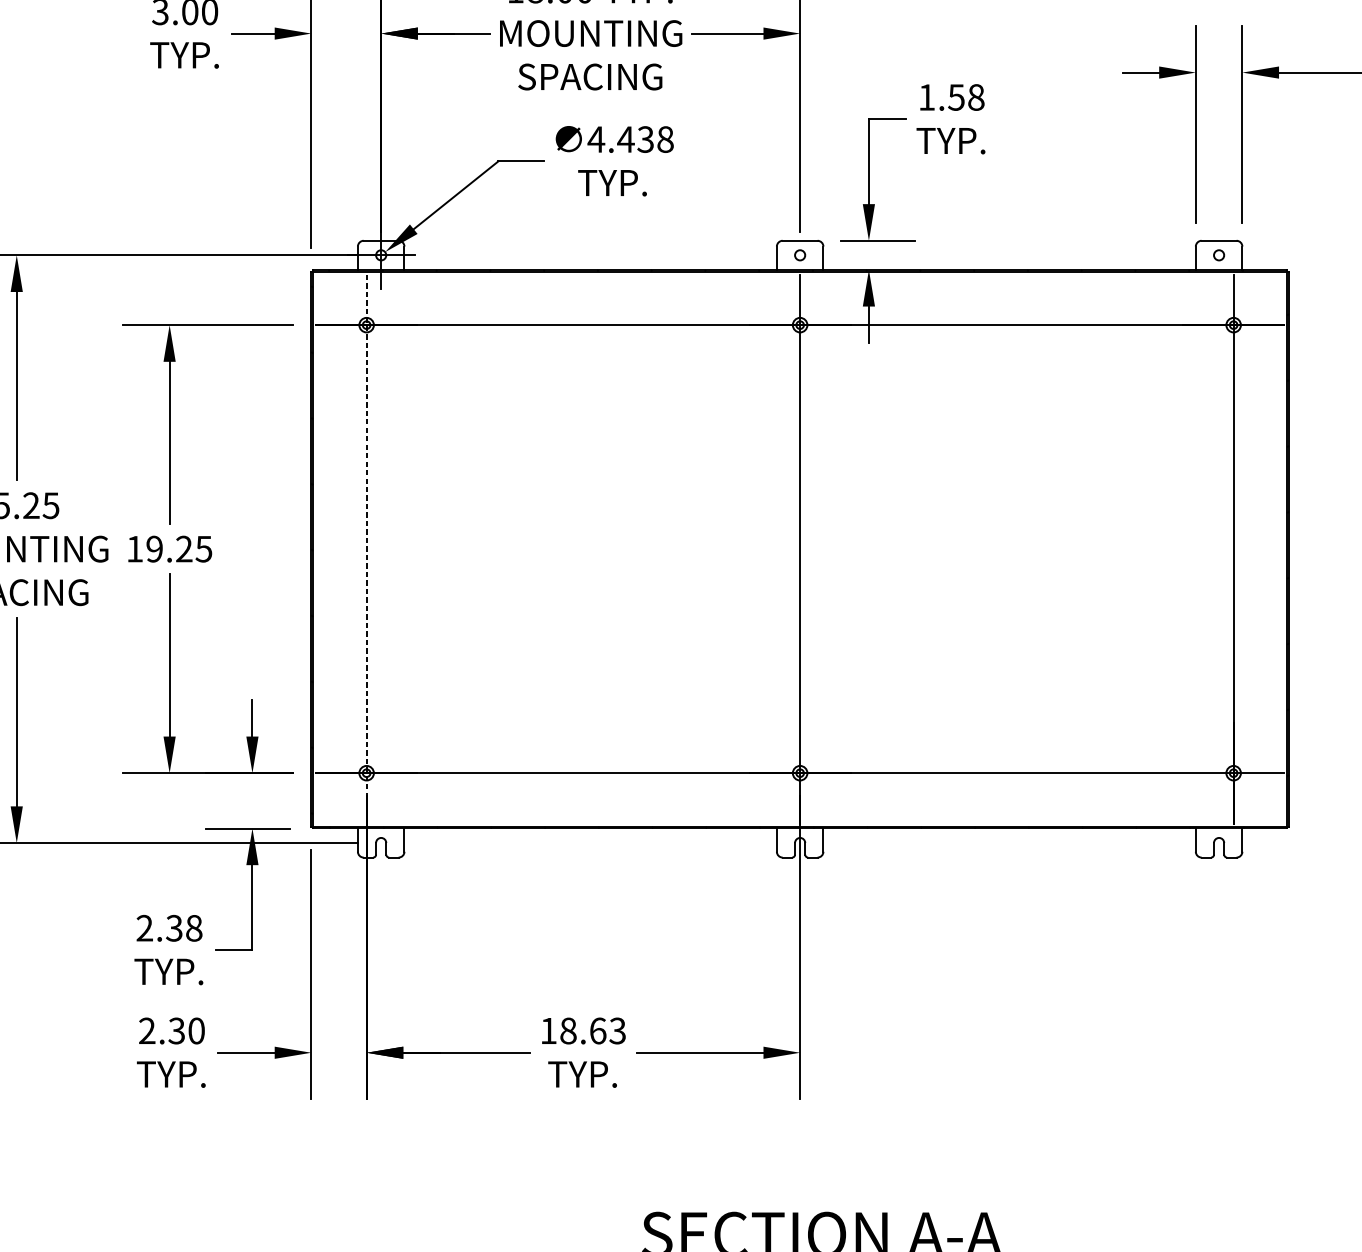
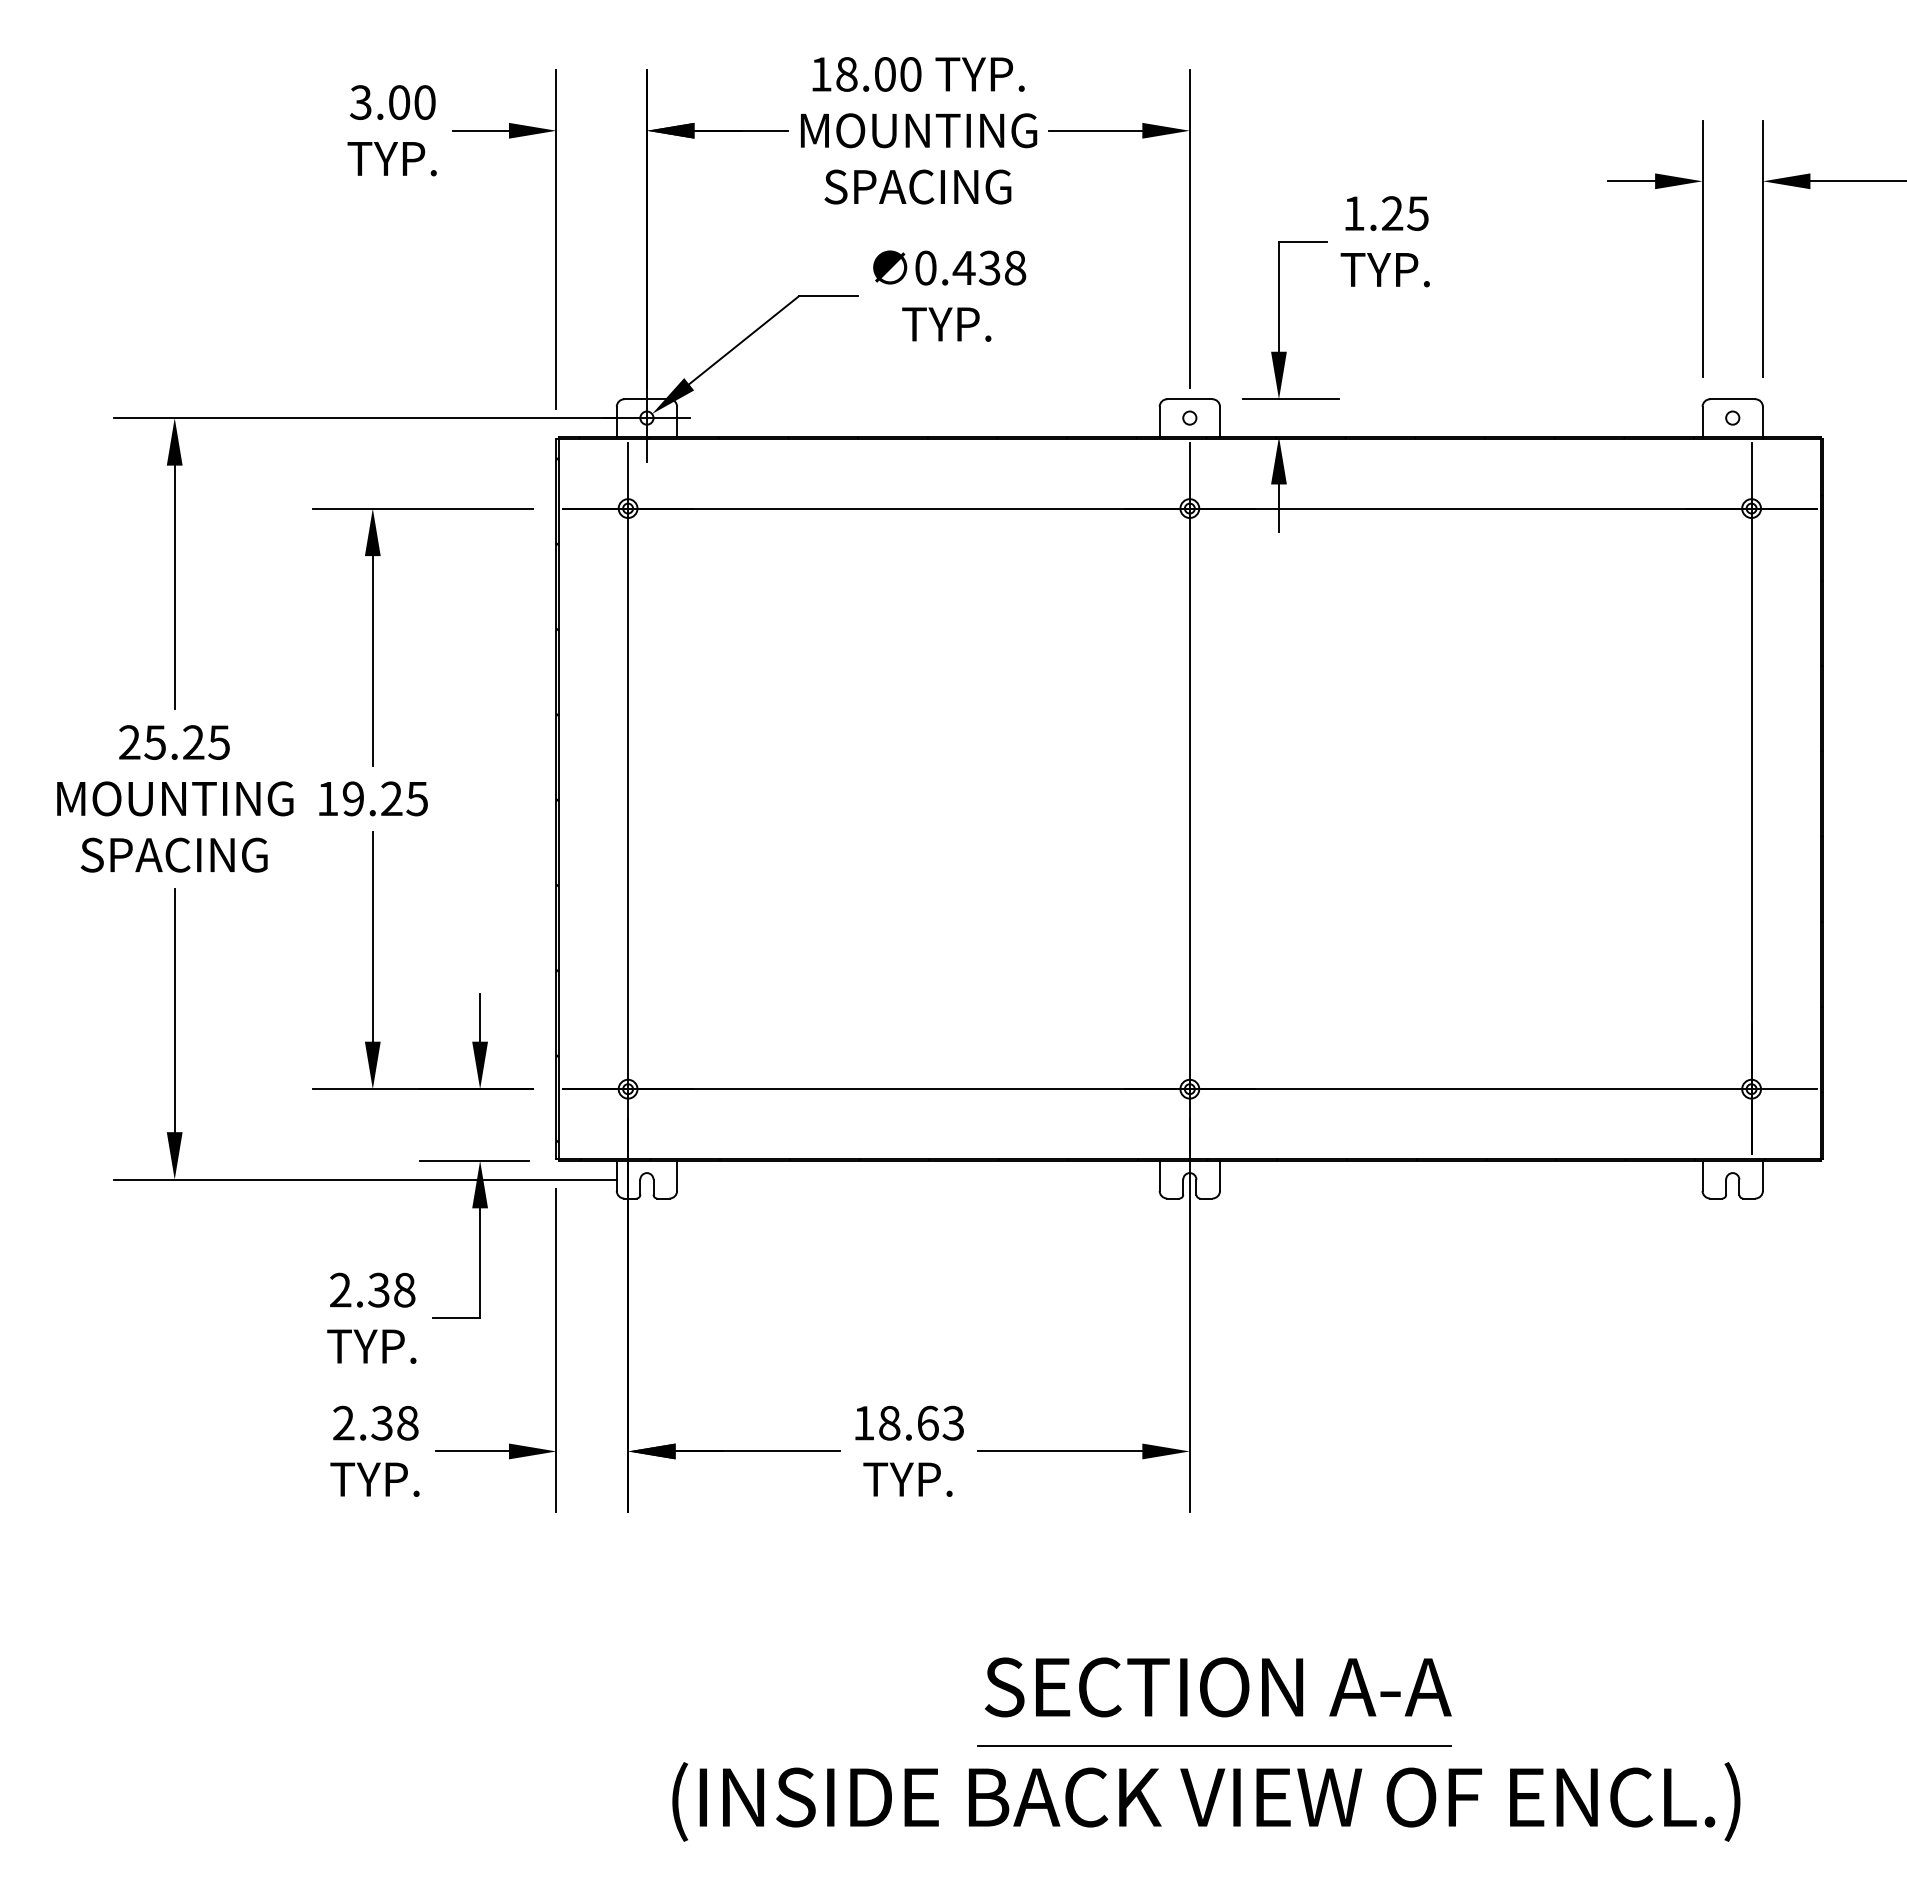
text: (965, 97) -> (1404, 213), 1.58 -> 1.25
text: (596, 139) -> (925, 267), 4.438 -> 0.438
line: (366, 548) -> (628, 798), dashed -> solid
text: (196, 1030) -> (407, 1422), 2.30 -> 2.38

